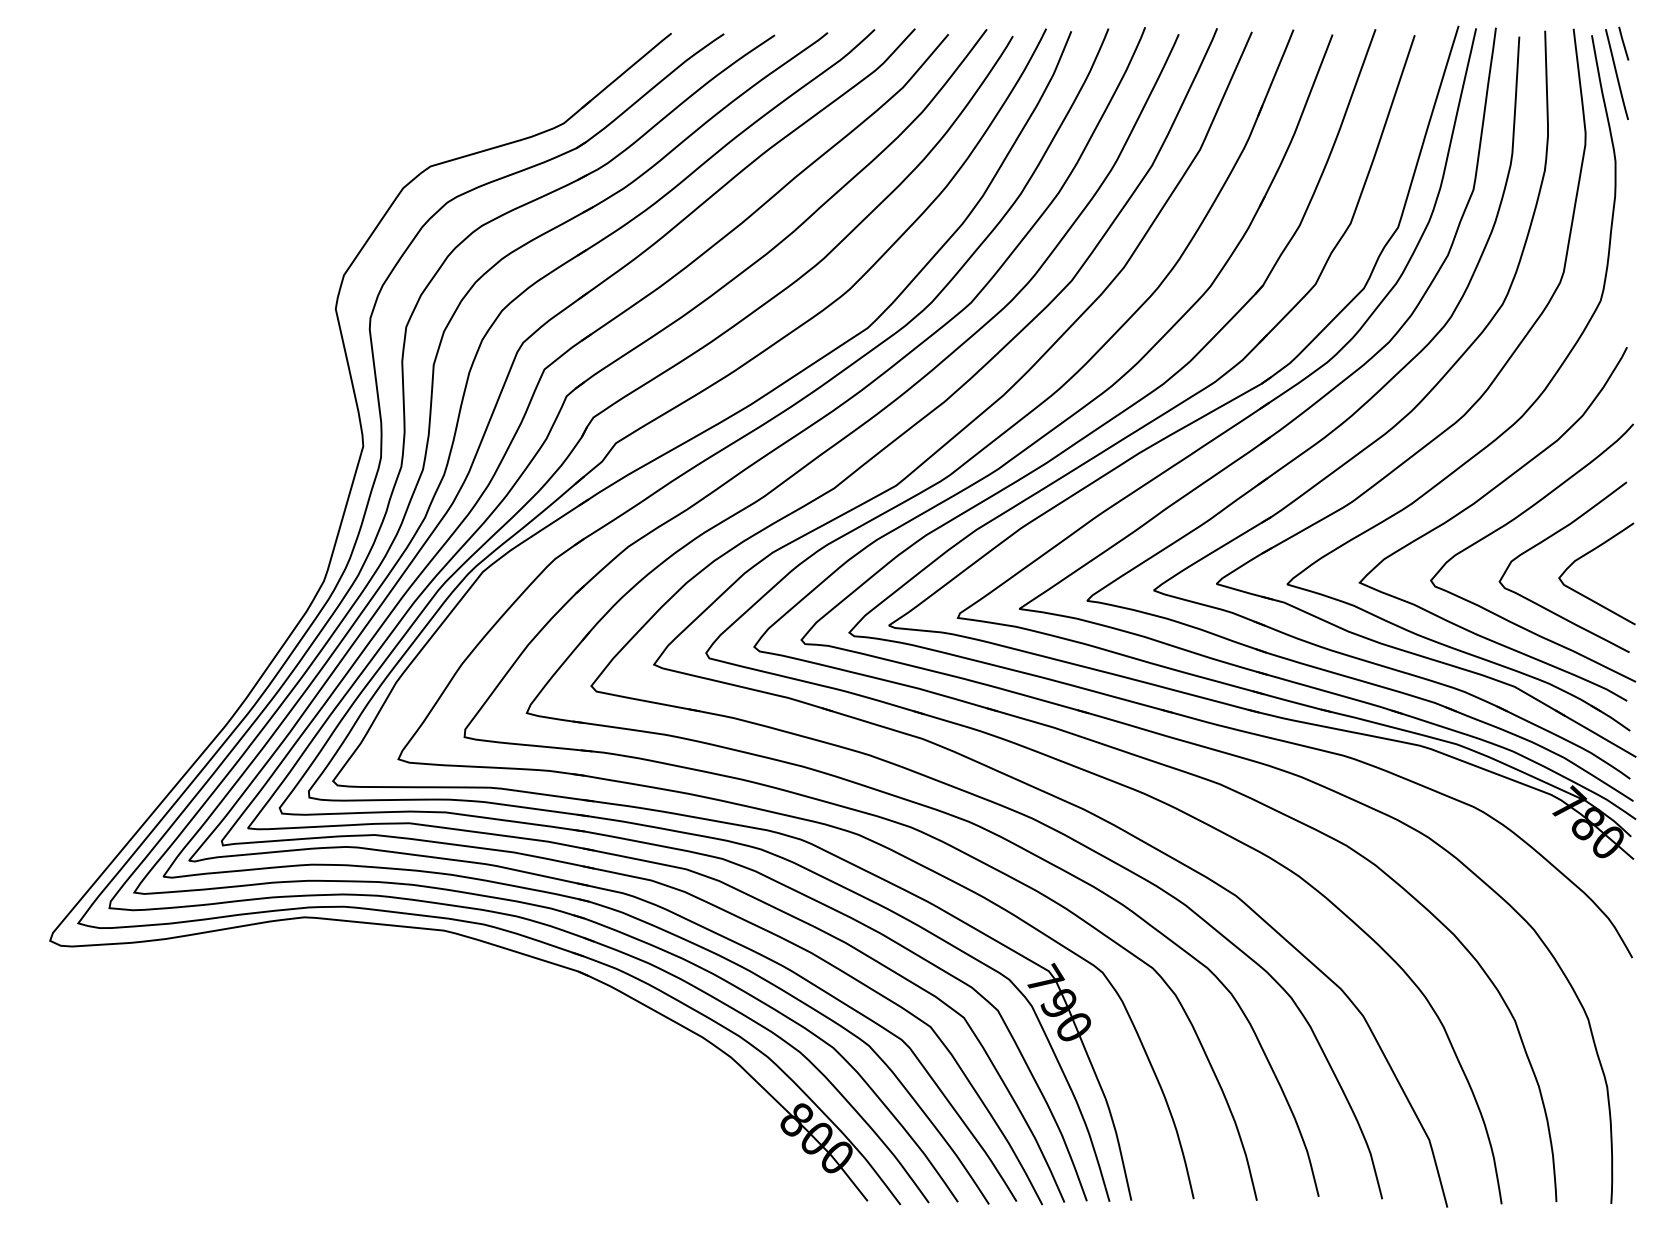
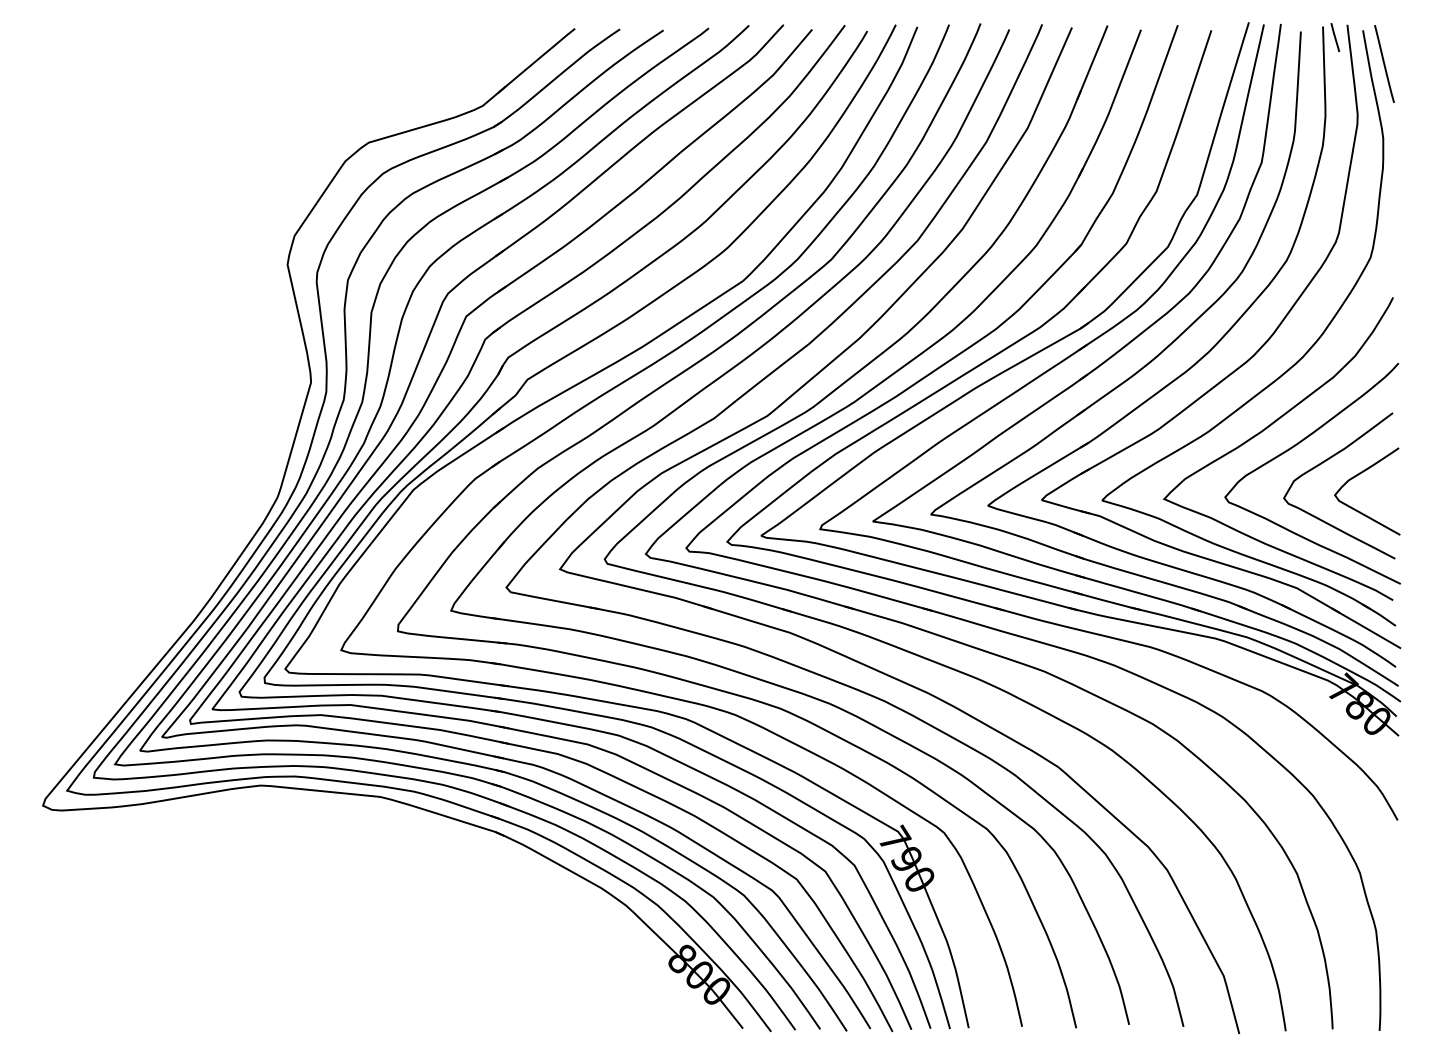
line: (1623, 43) -> (1335, 37), moved

